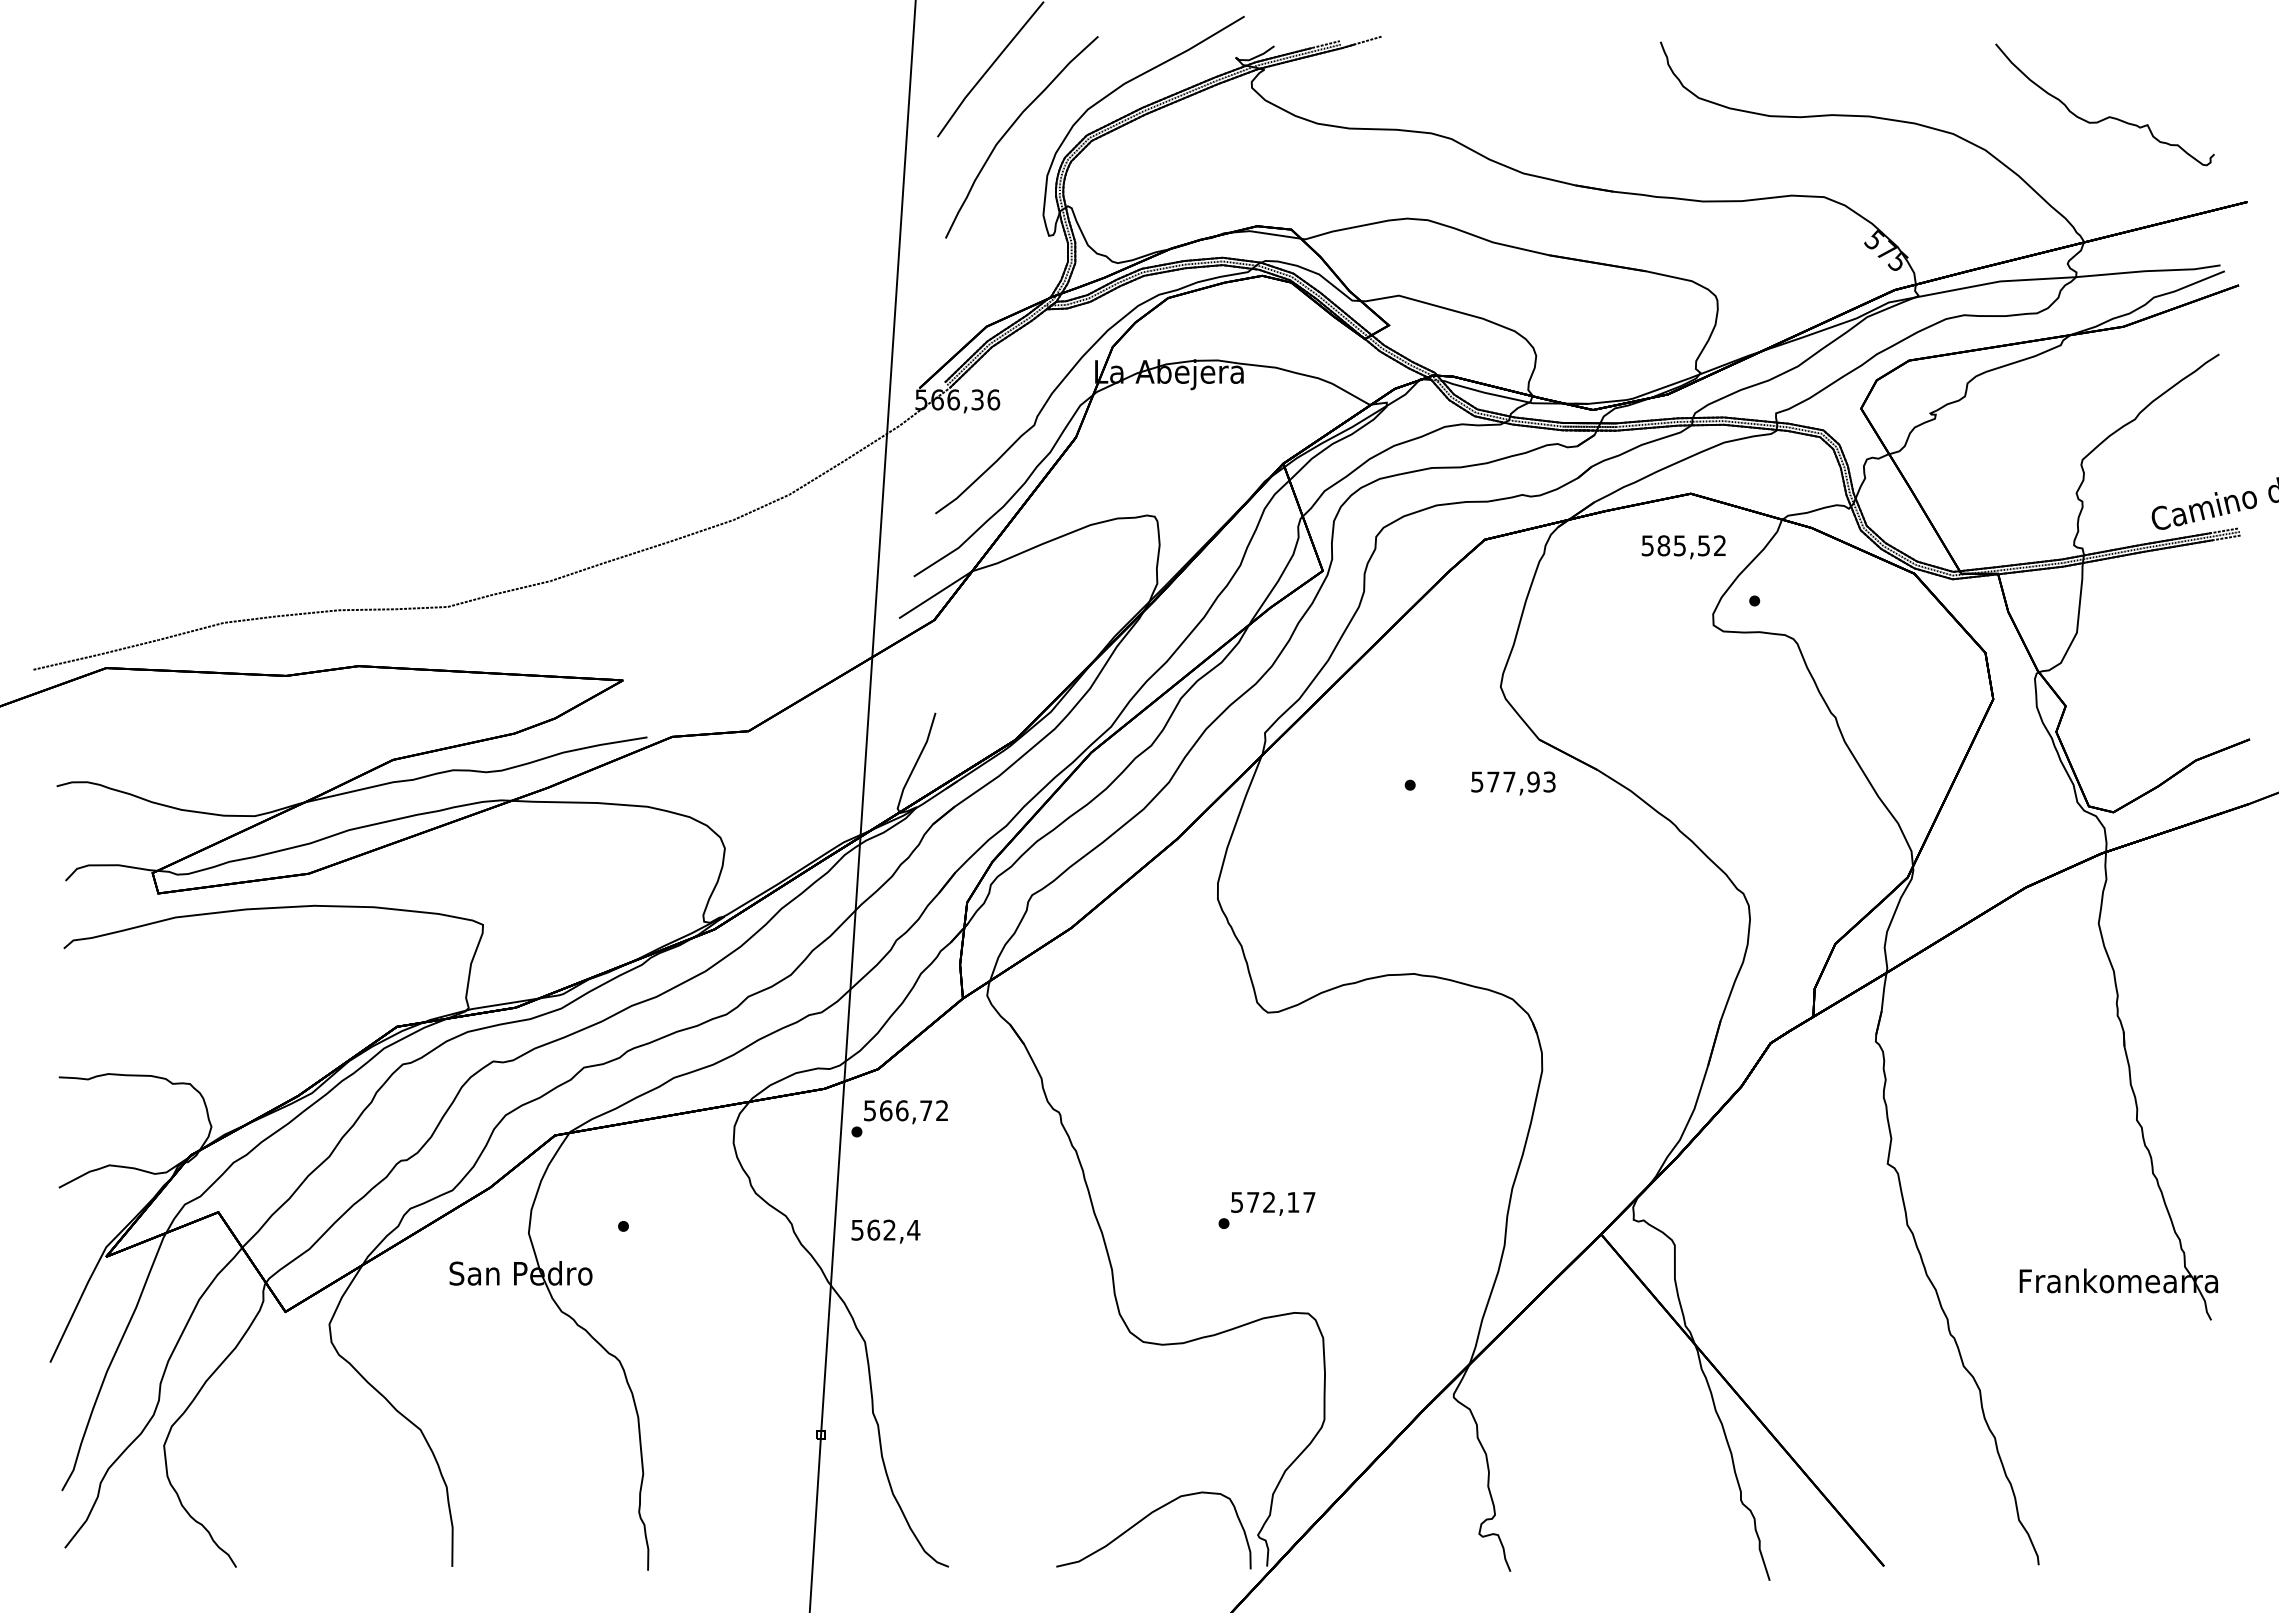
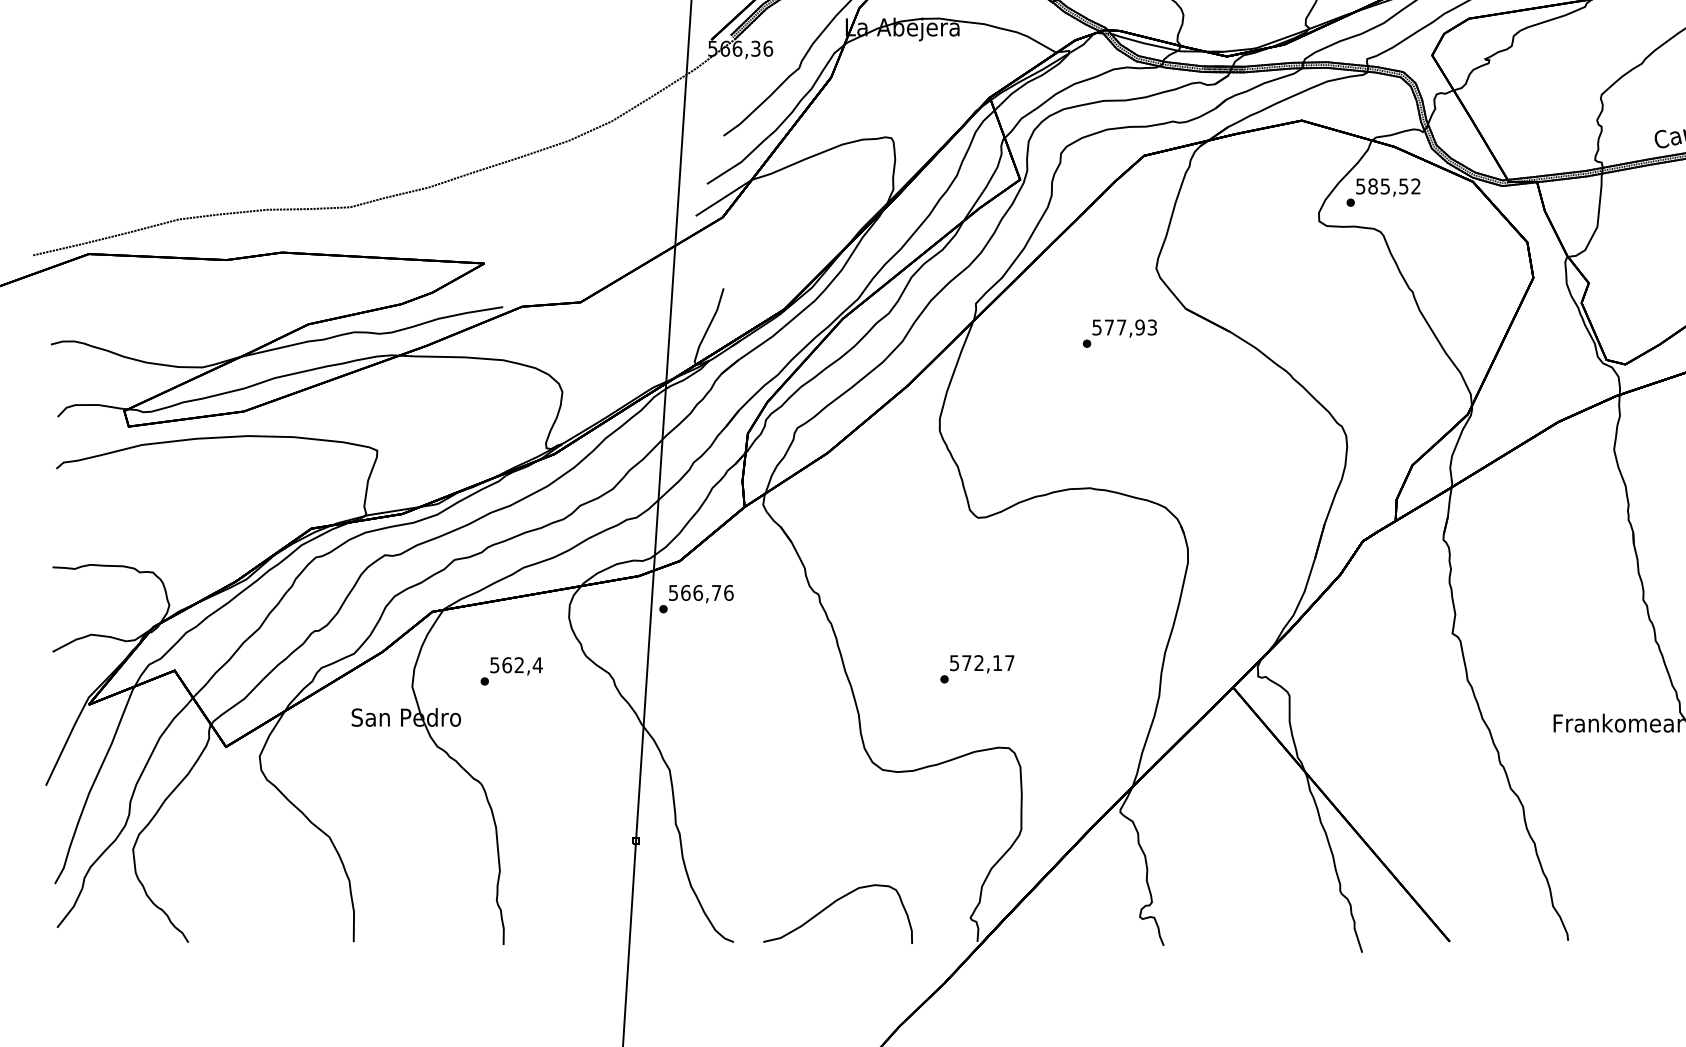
text: (1683, 547) -> (1388, 187), moved
text: (1513, 783) -> (1124, 328), moved
text: (942, 1110) -> (729, 592), 566,72 -> 566,76
text: (885, 1231) -> (516, 666), moved
part: (1144, 1519) -> (830, 905), moved

